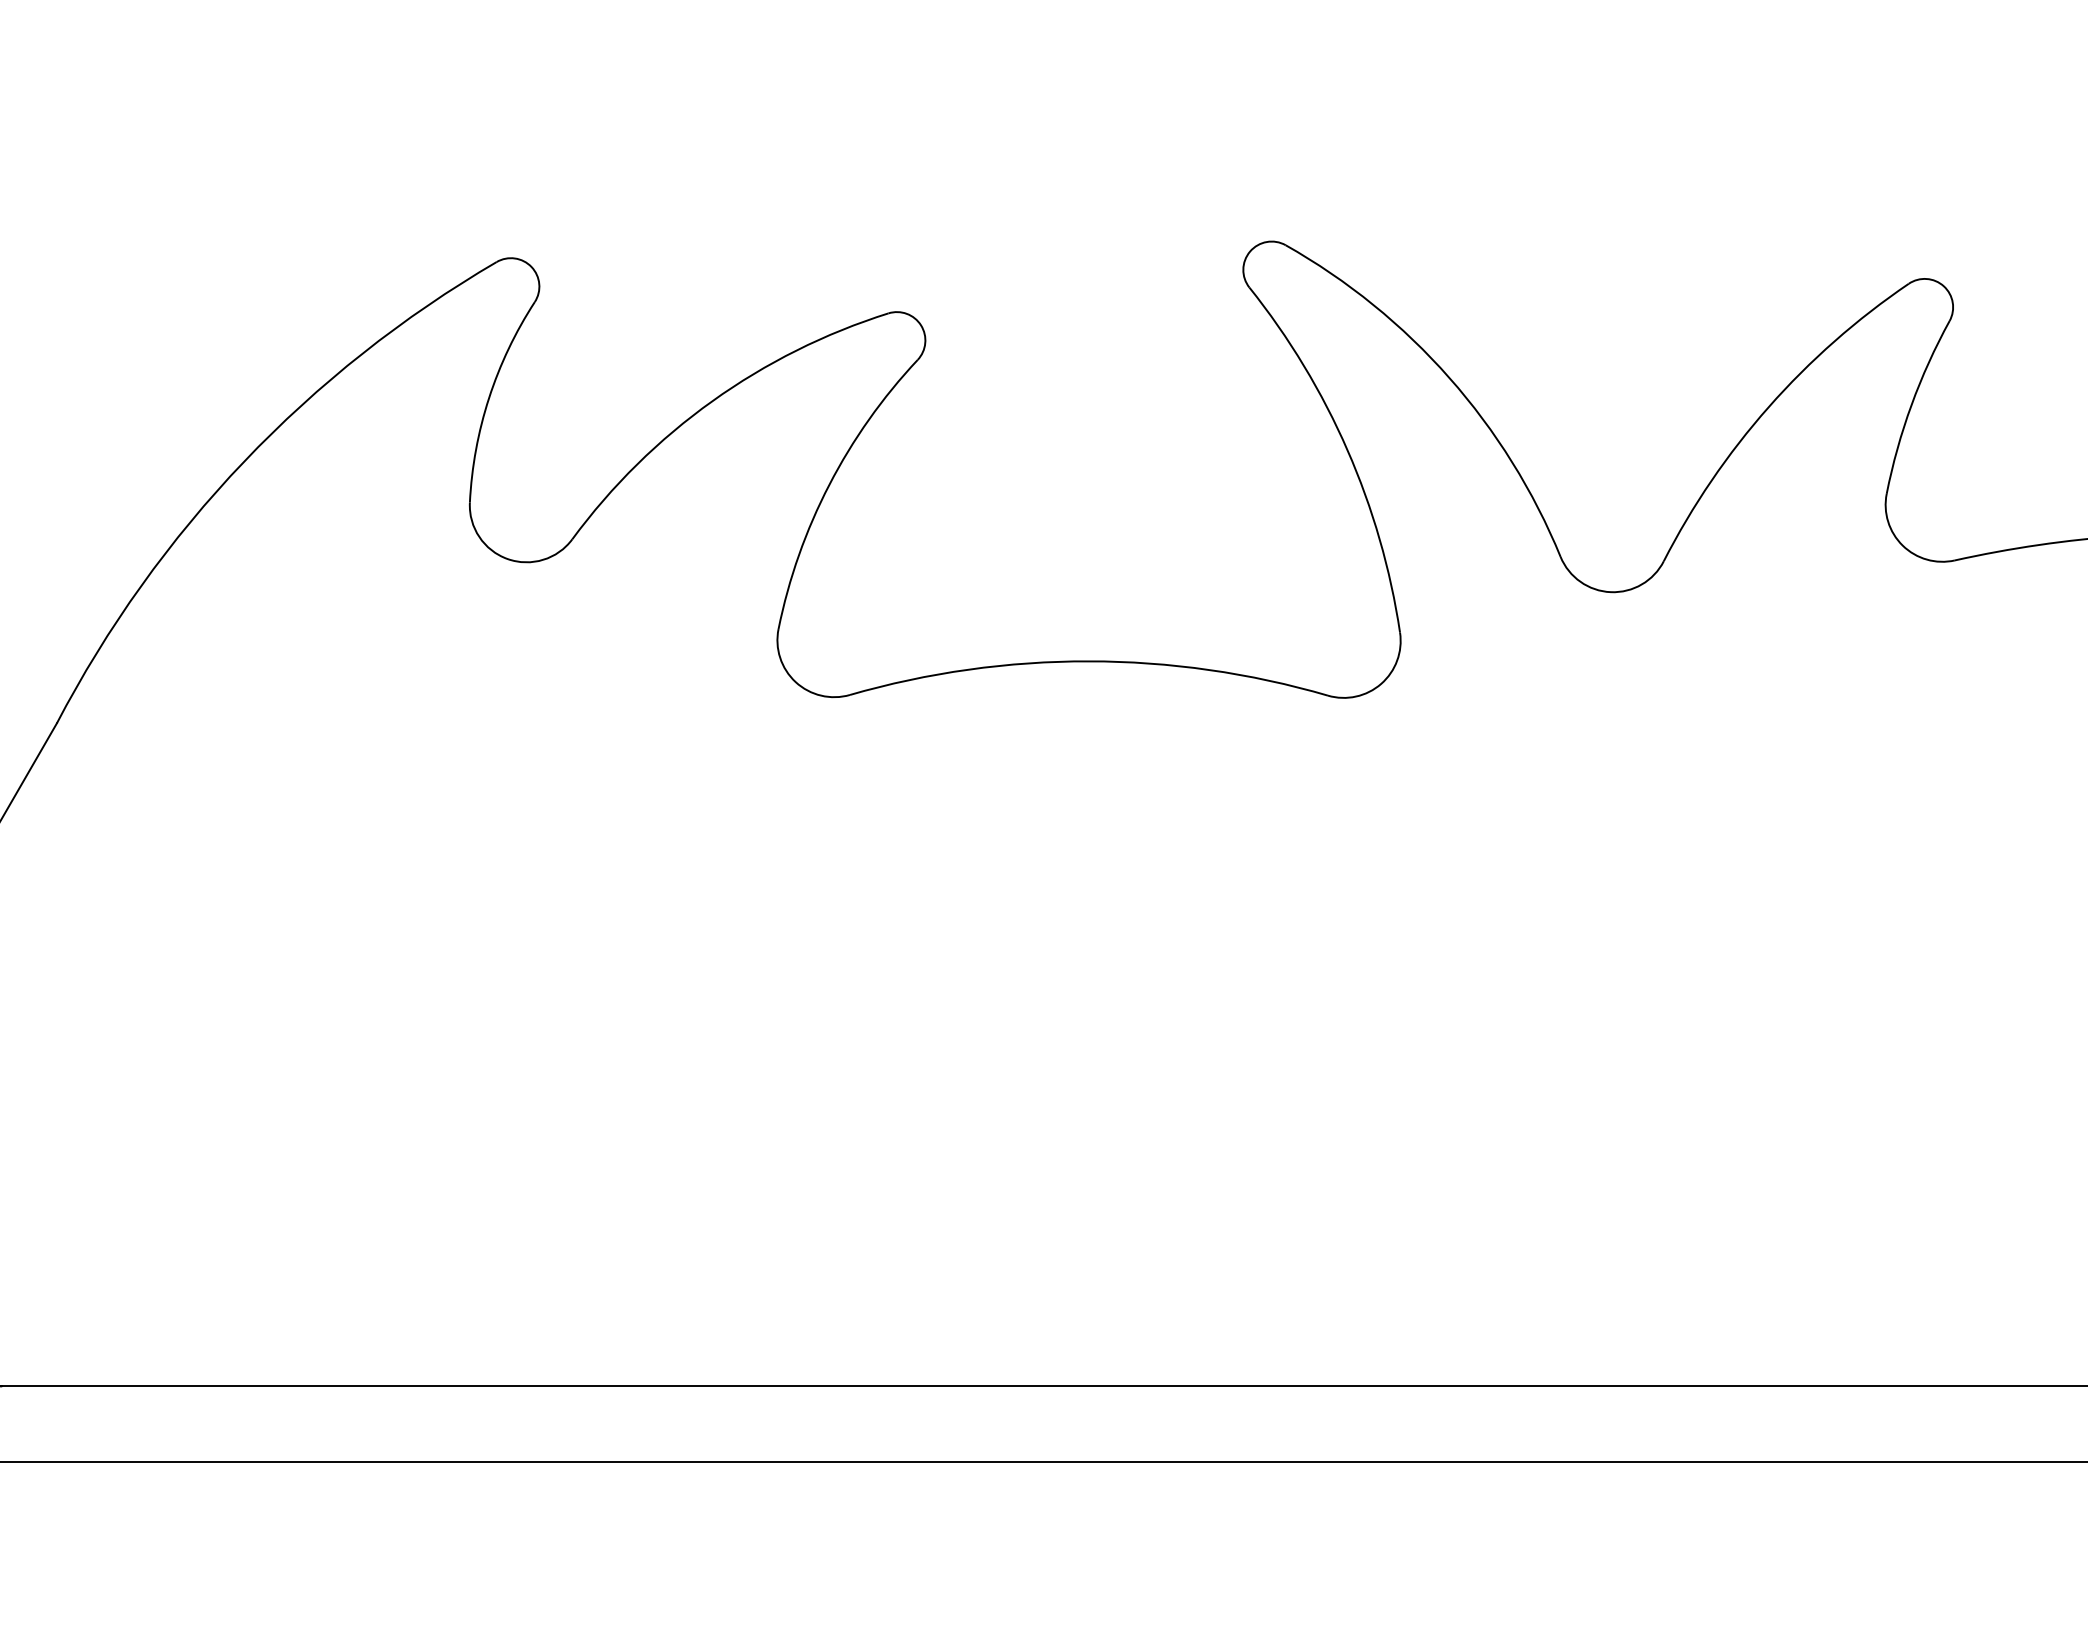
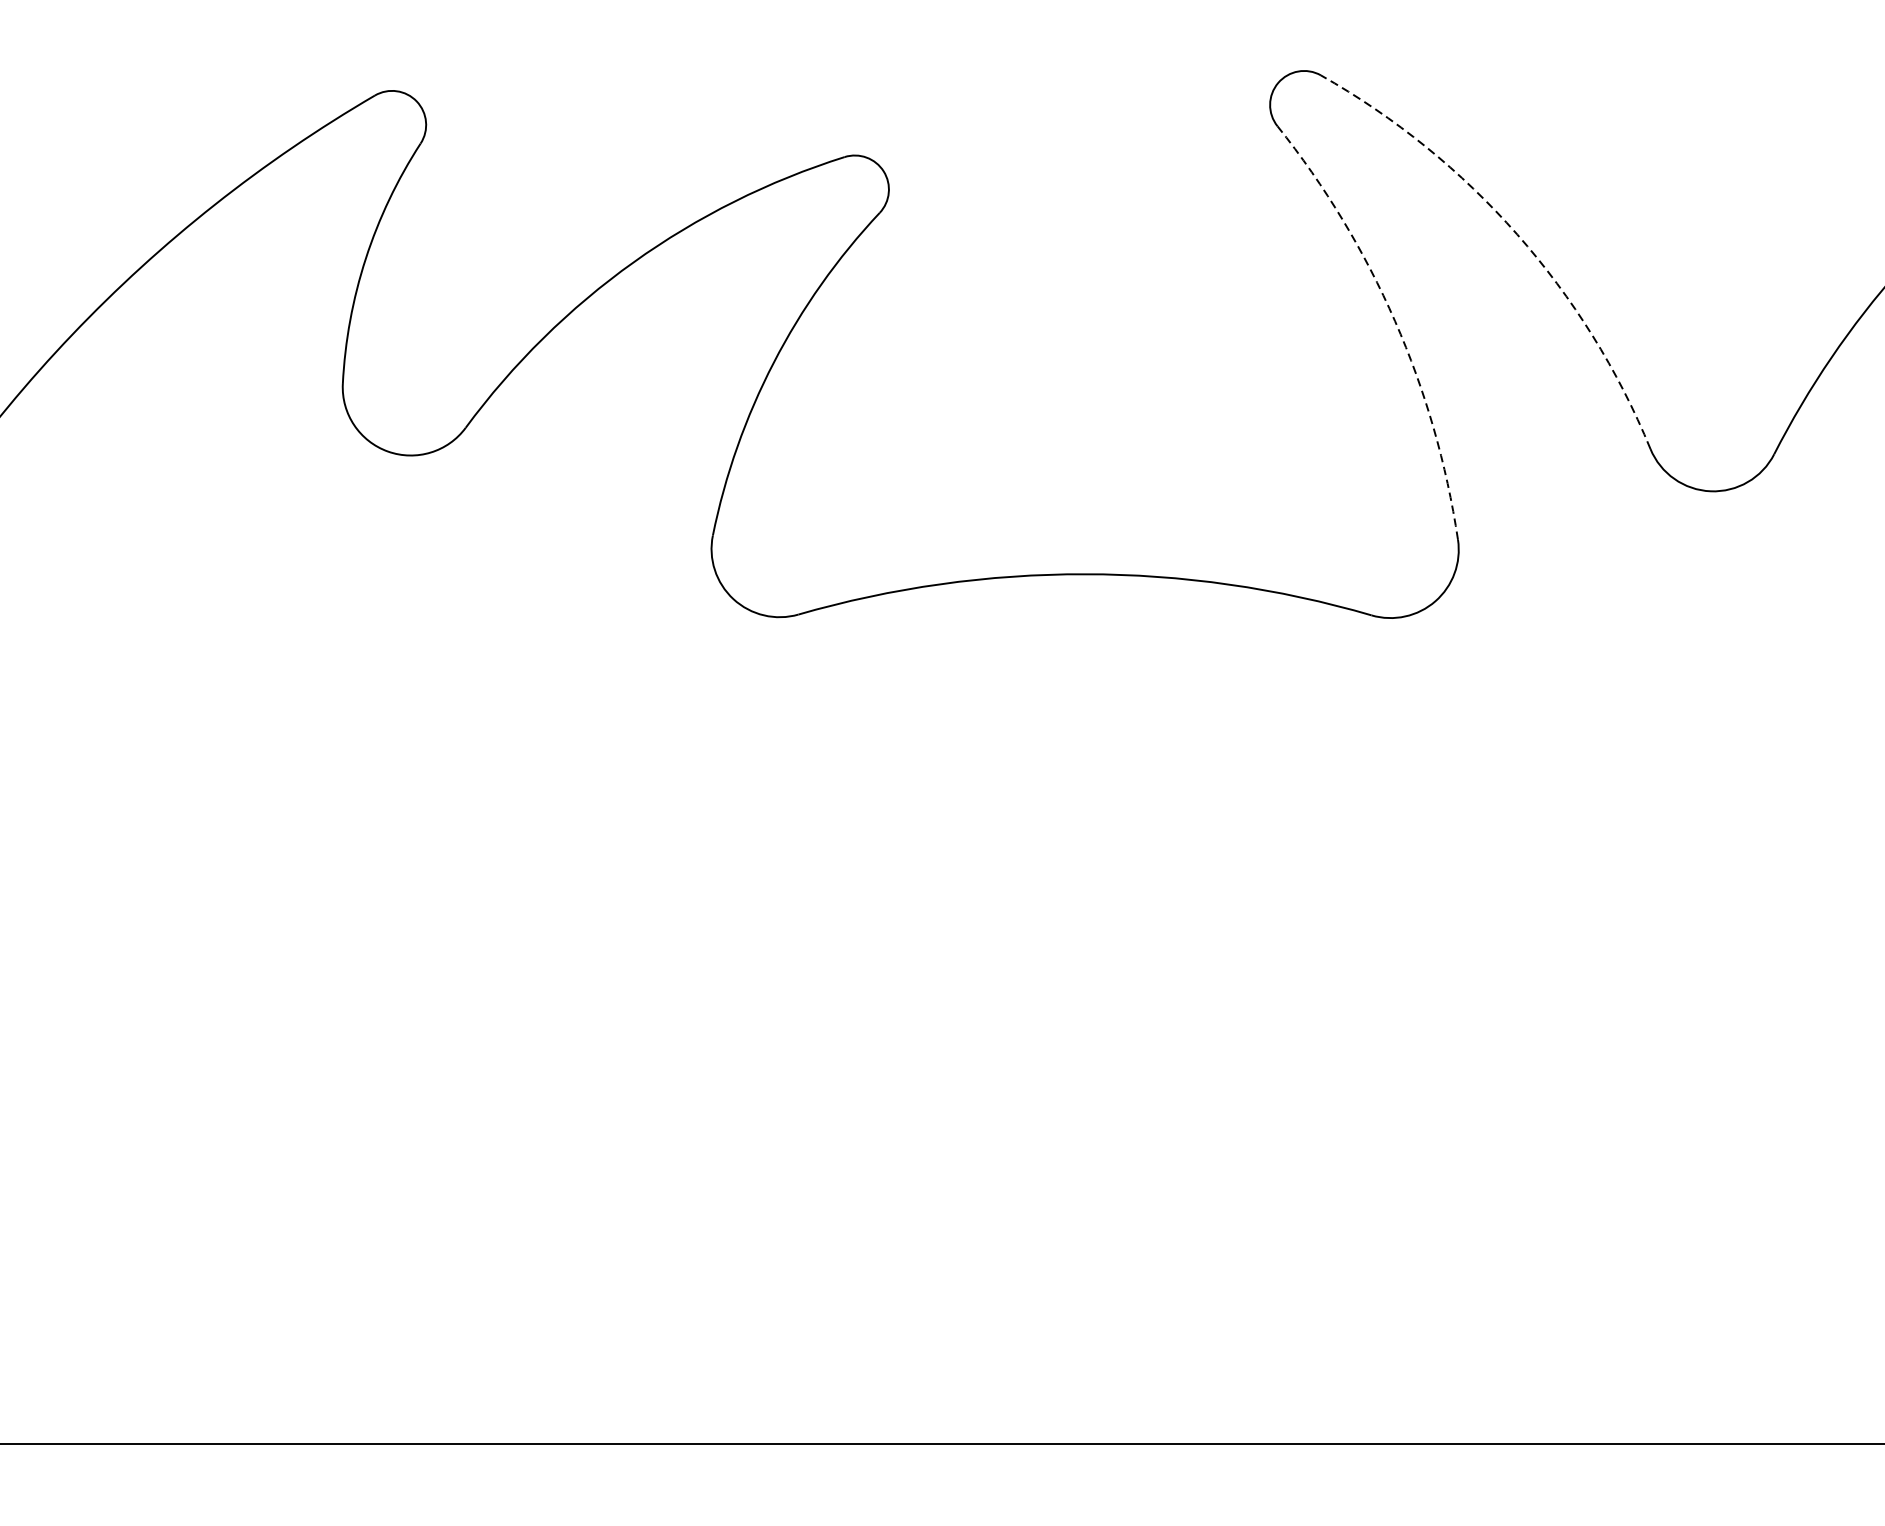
arc: (1449, 377) -> (1517, 233), solid -> dashed
arc: (1347, 450) -> (1395, 321), solid -> dashed

